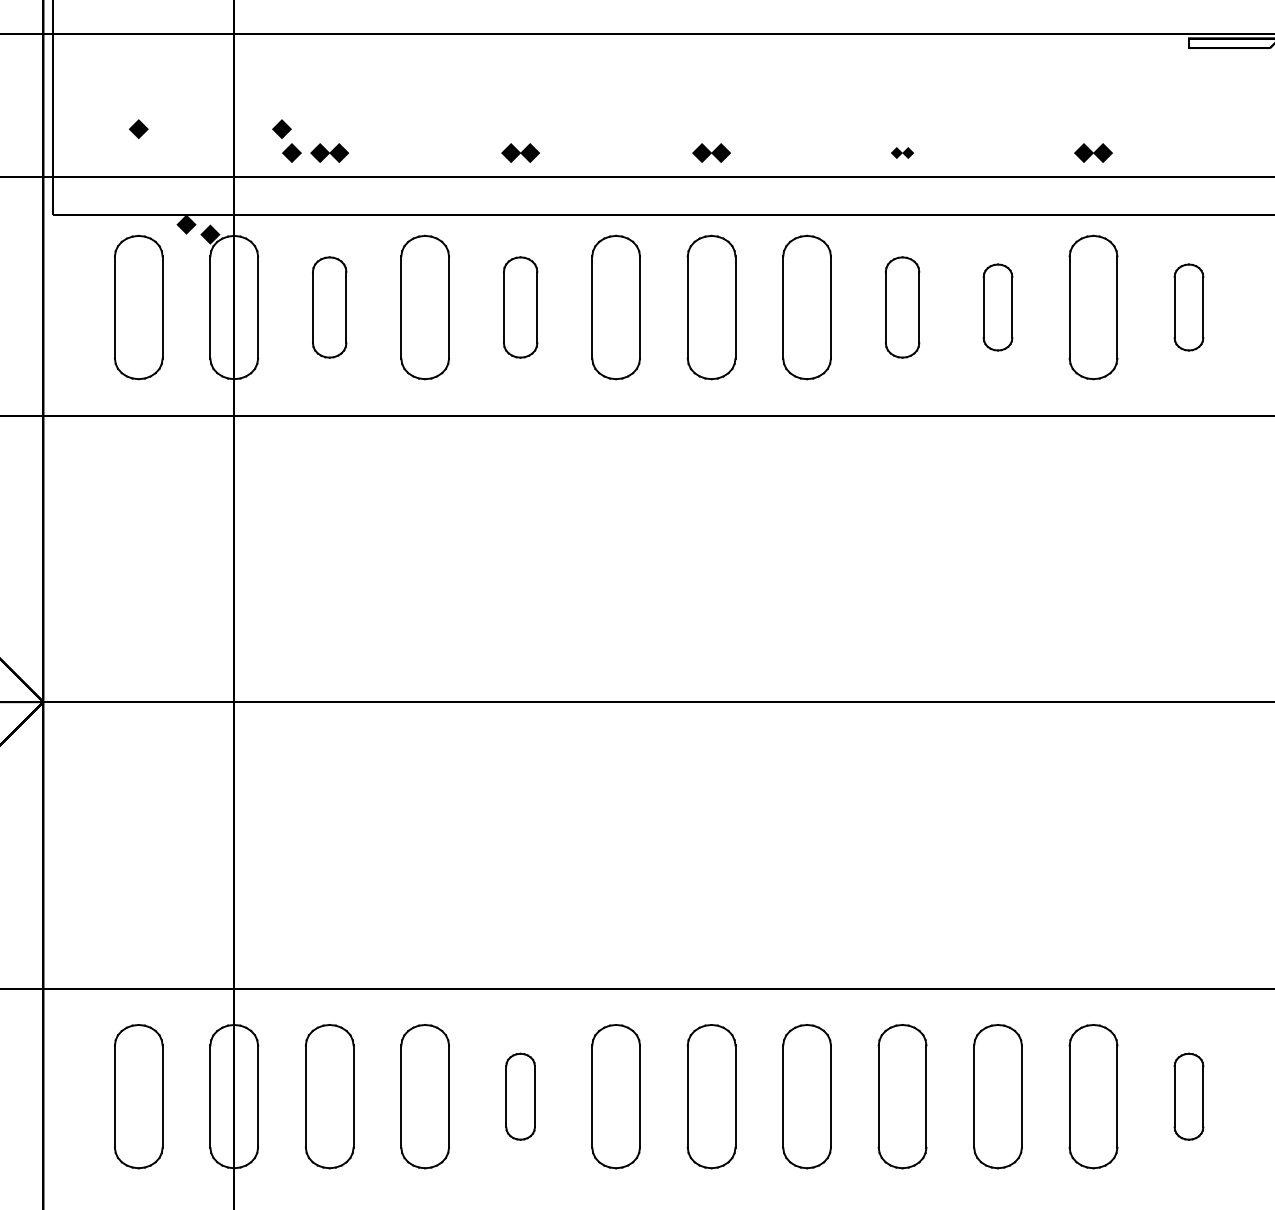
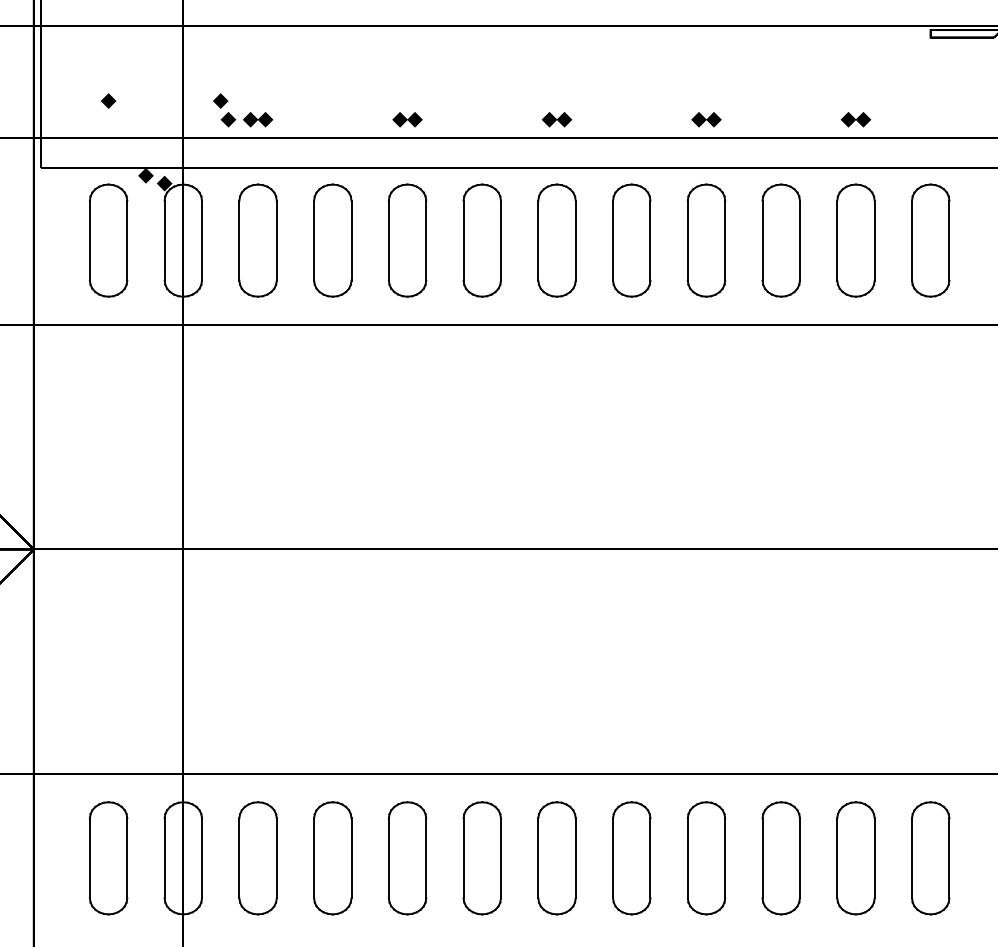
part: (902, 152) -> (706, 119), size x1.67
part: (329, 307) -> (257, 240), size x1.43
part: (520, 307) -> (407, 240), size x1.43
part: (902, 307) -> (706, 240), size x1.43
part: (997, 307) -> (780, 240), size x1.67
part: (1188, 307) -> (930, 240), size x1.67
part: (520, 1096) -> (407, 858), size x1.67
part: (1188, 1096) -> (930, 858), size x1.67

